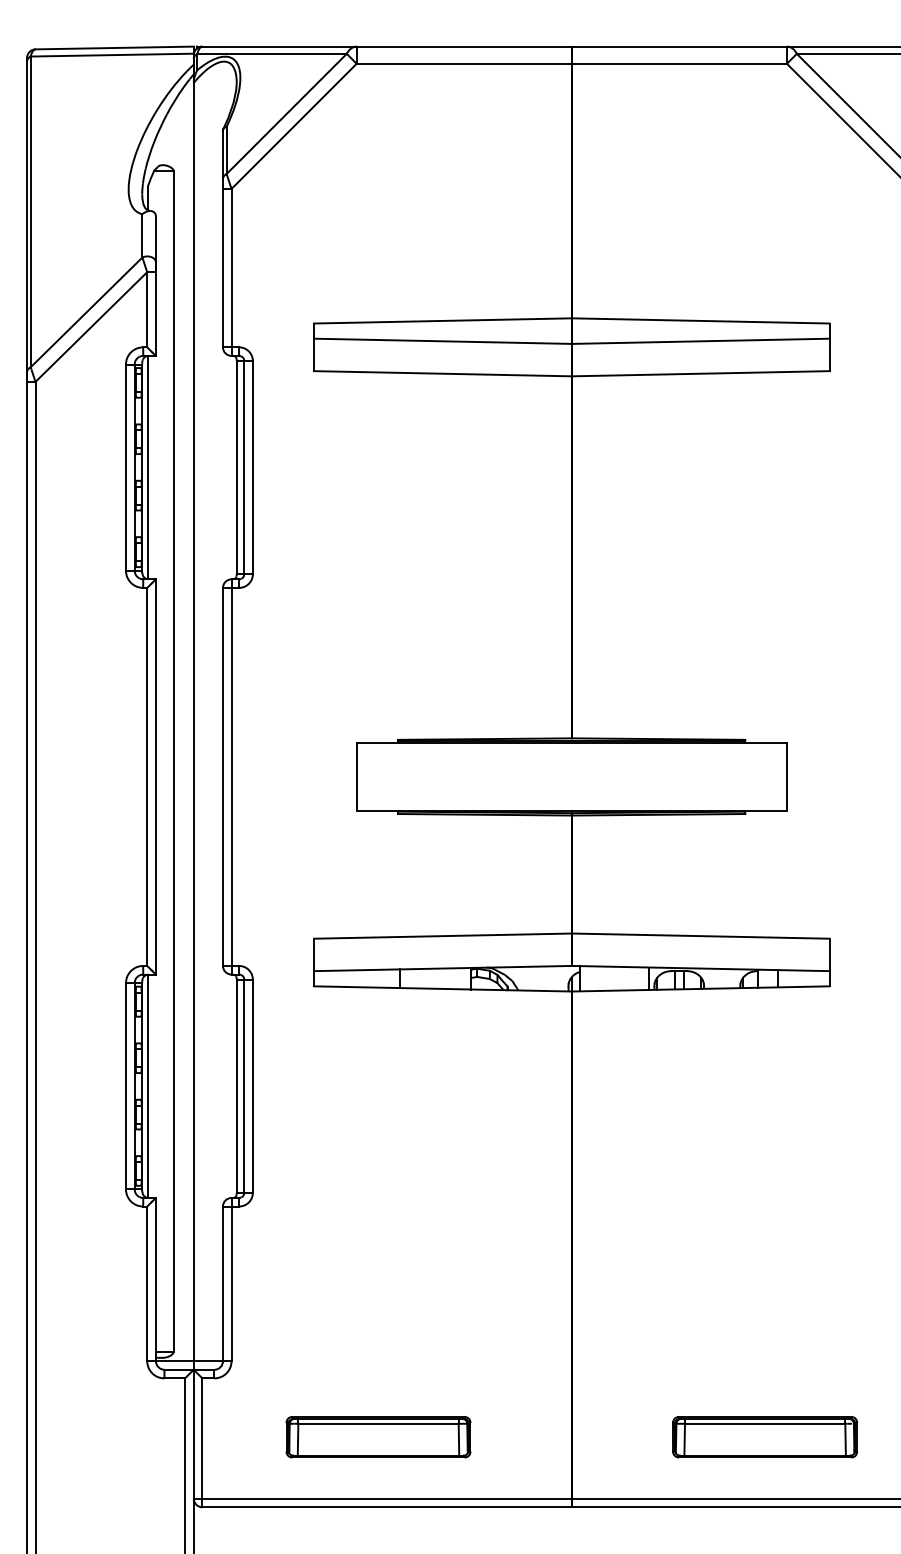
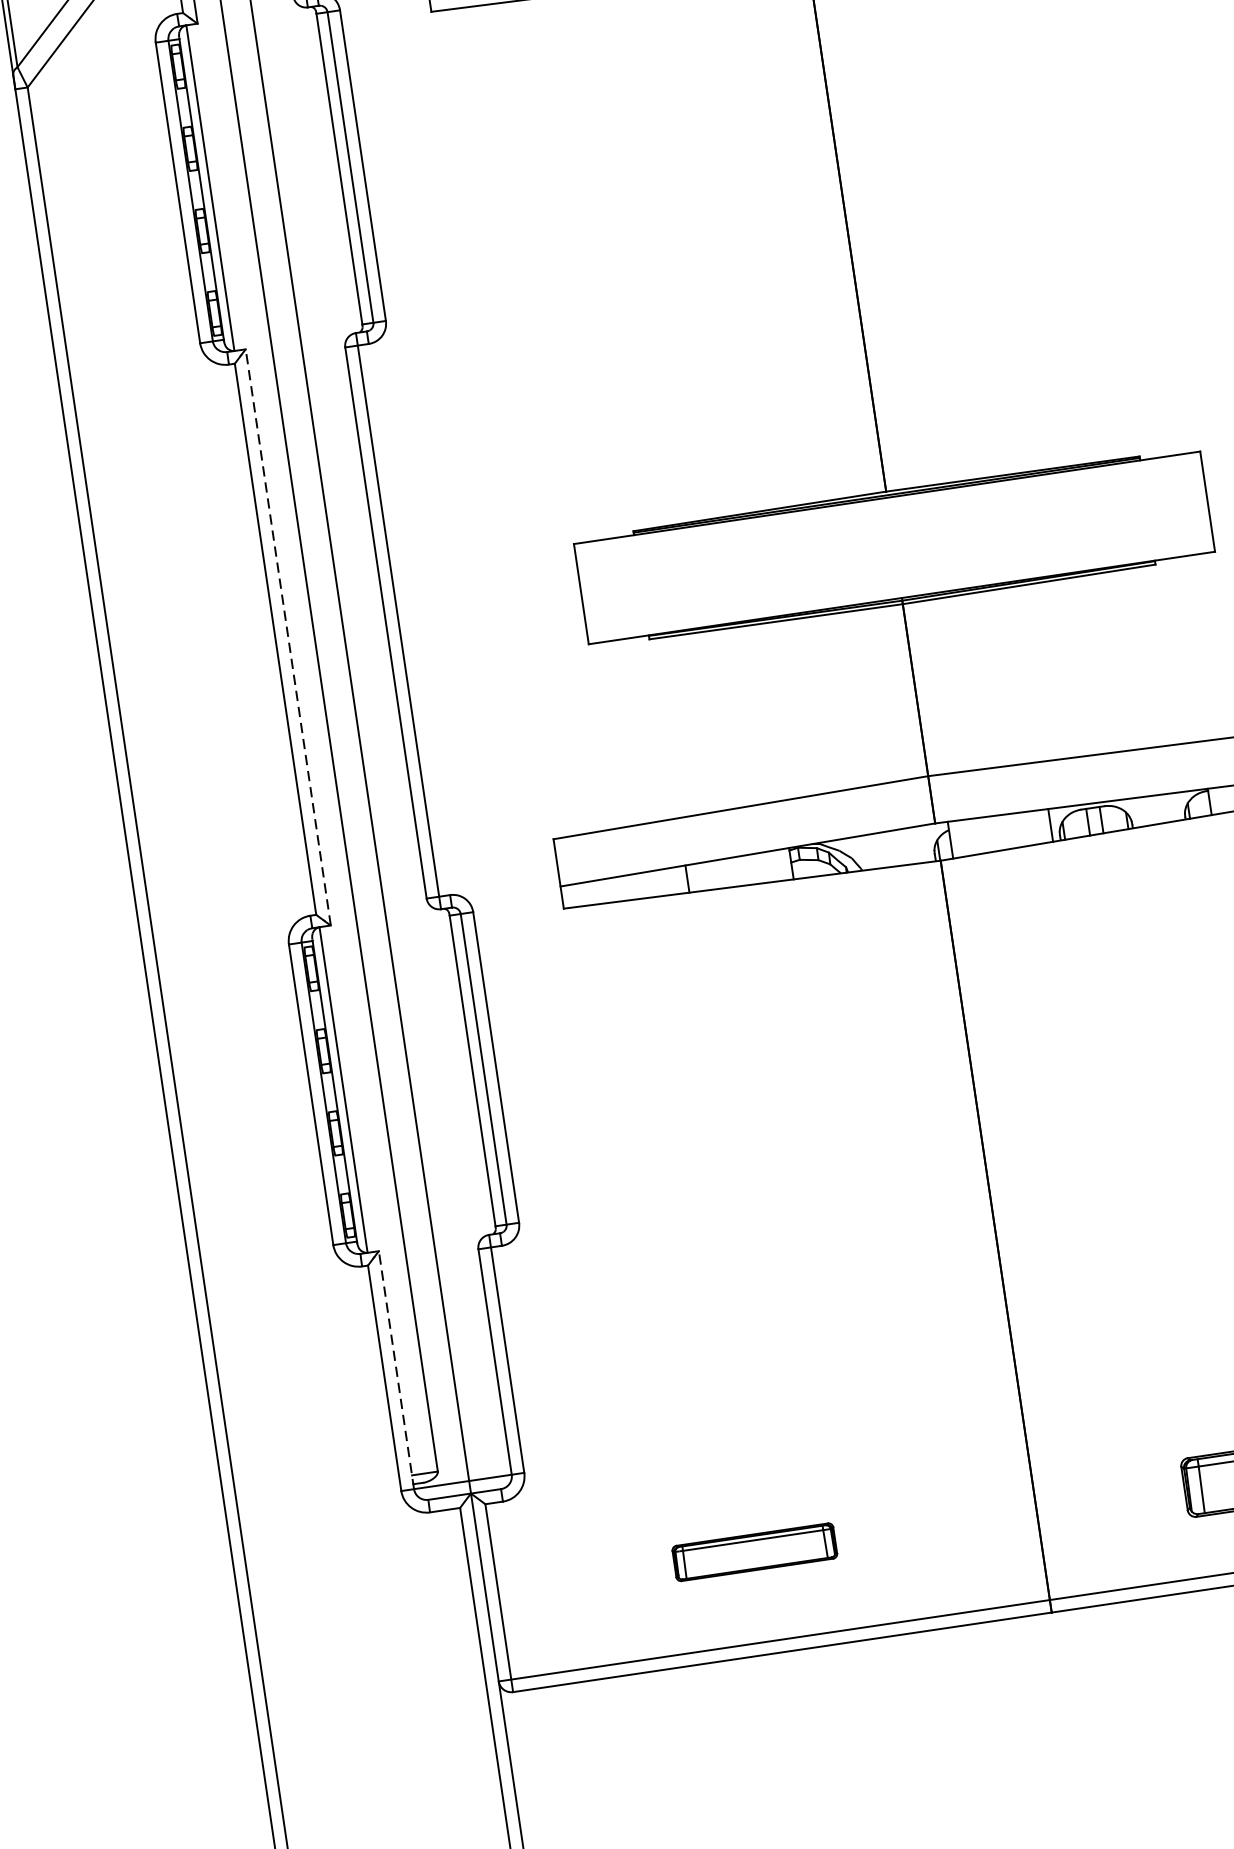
line: (155, 776) -> (287, 636), solid -> dashed
line: (155, 1279) -> (395, 1370), solid -> dashed
part: (378, 1437) -> (754, 1552), size x0.6

